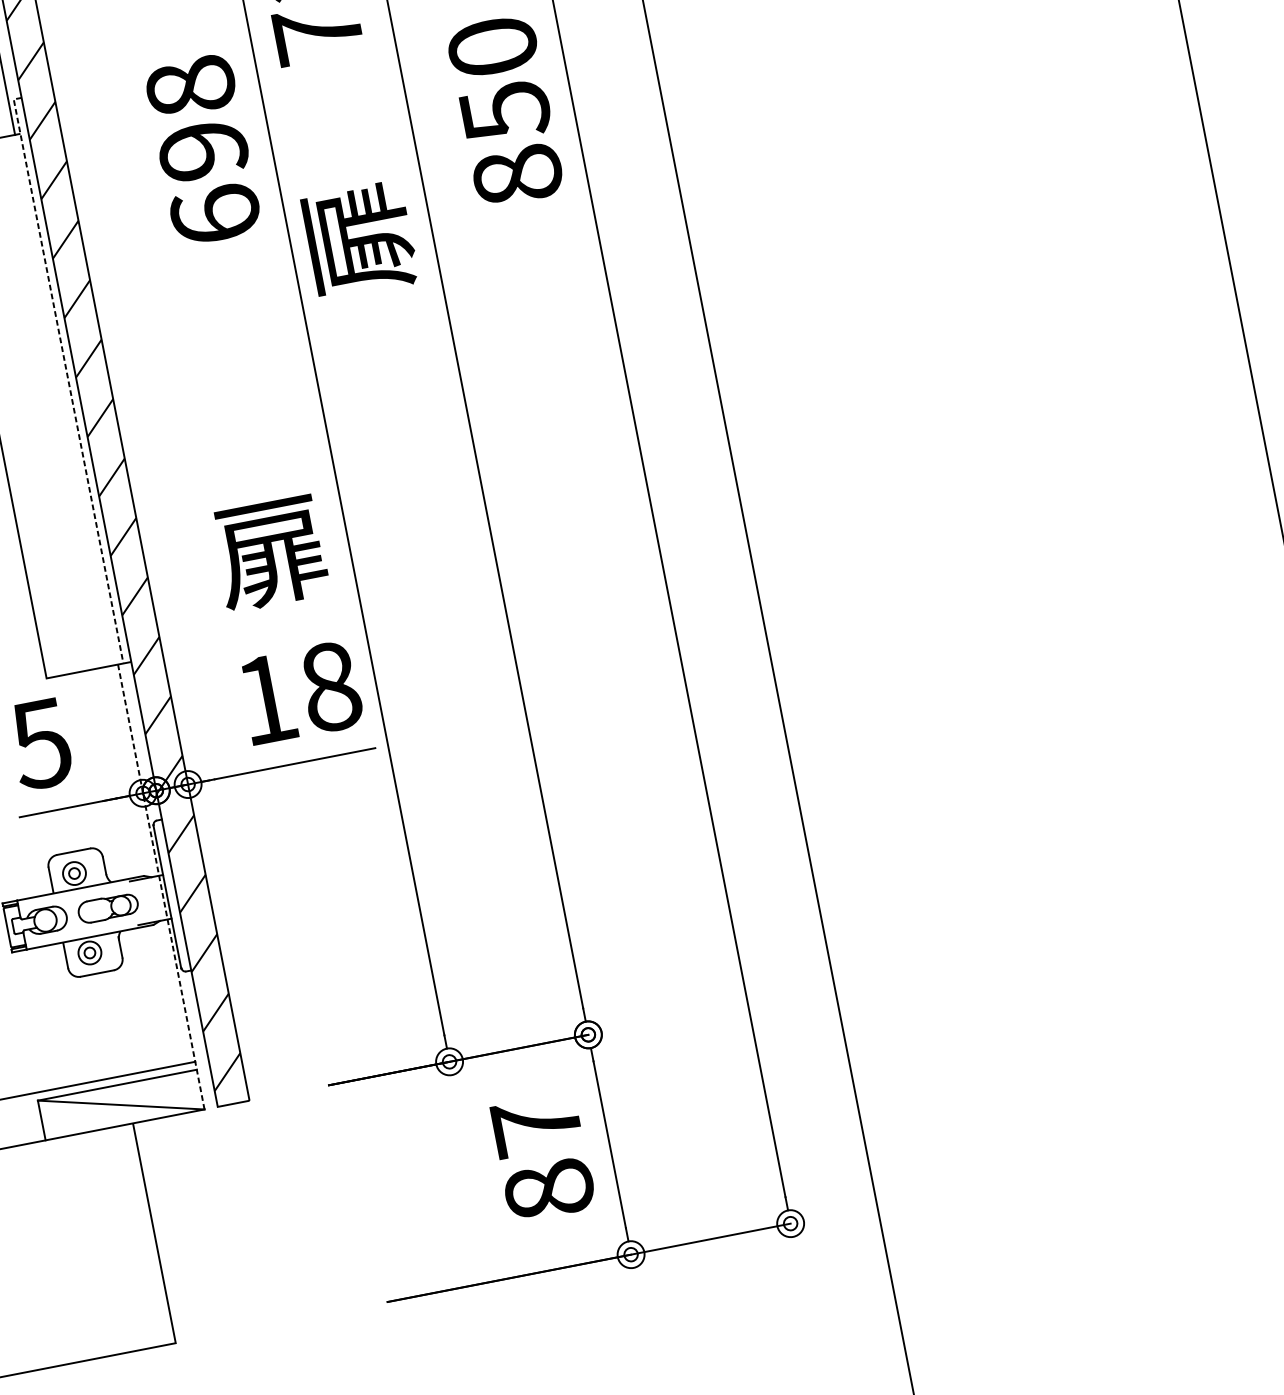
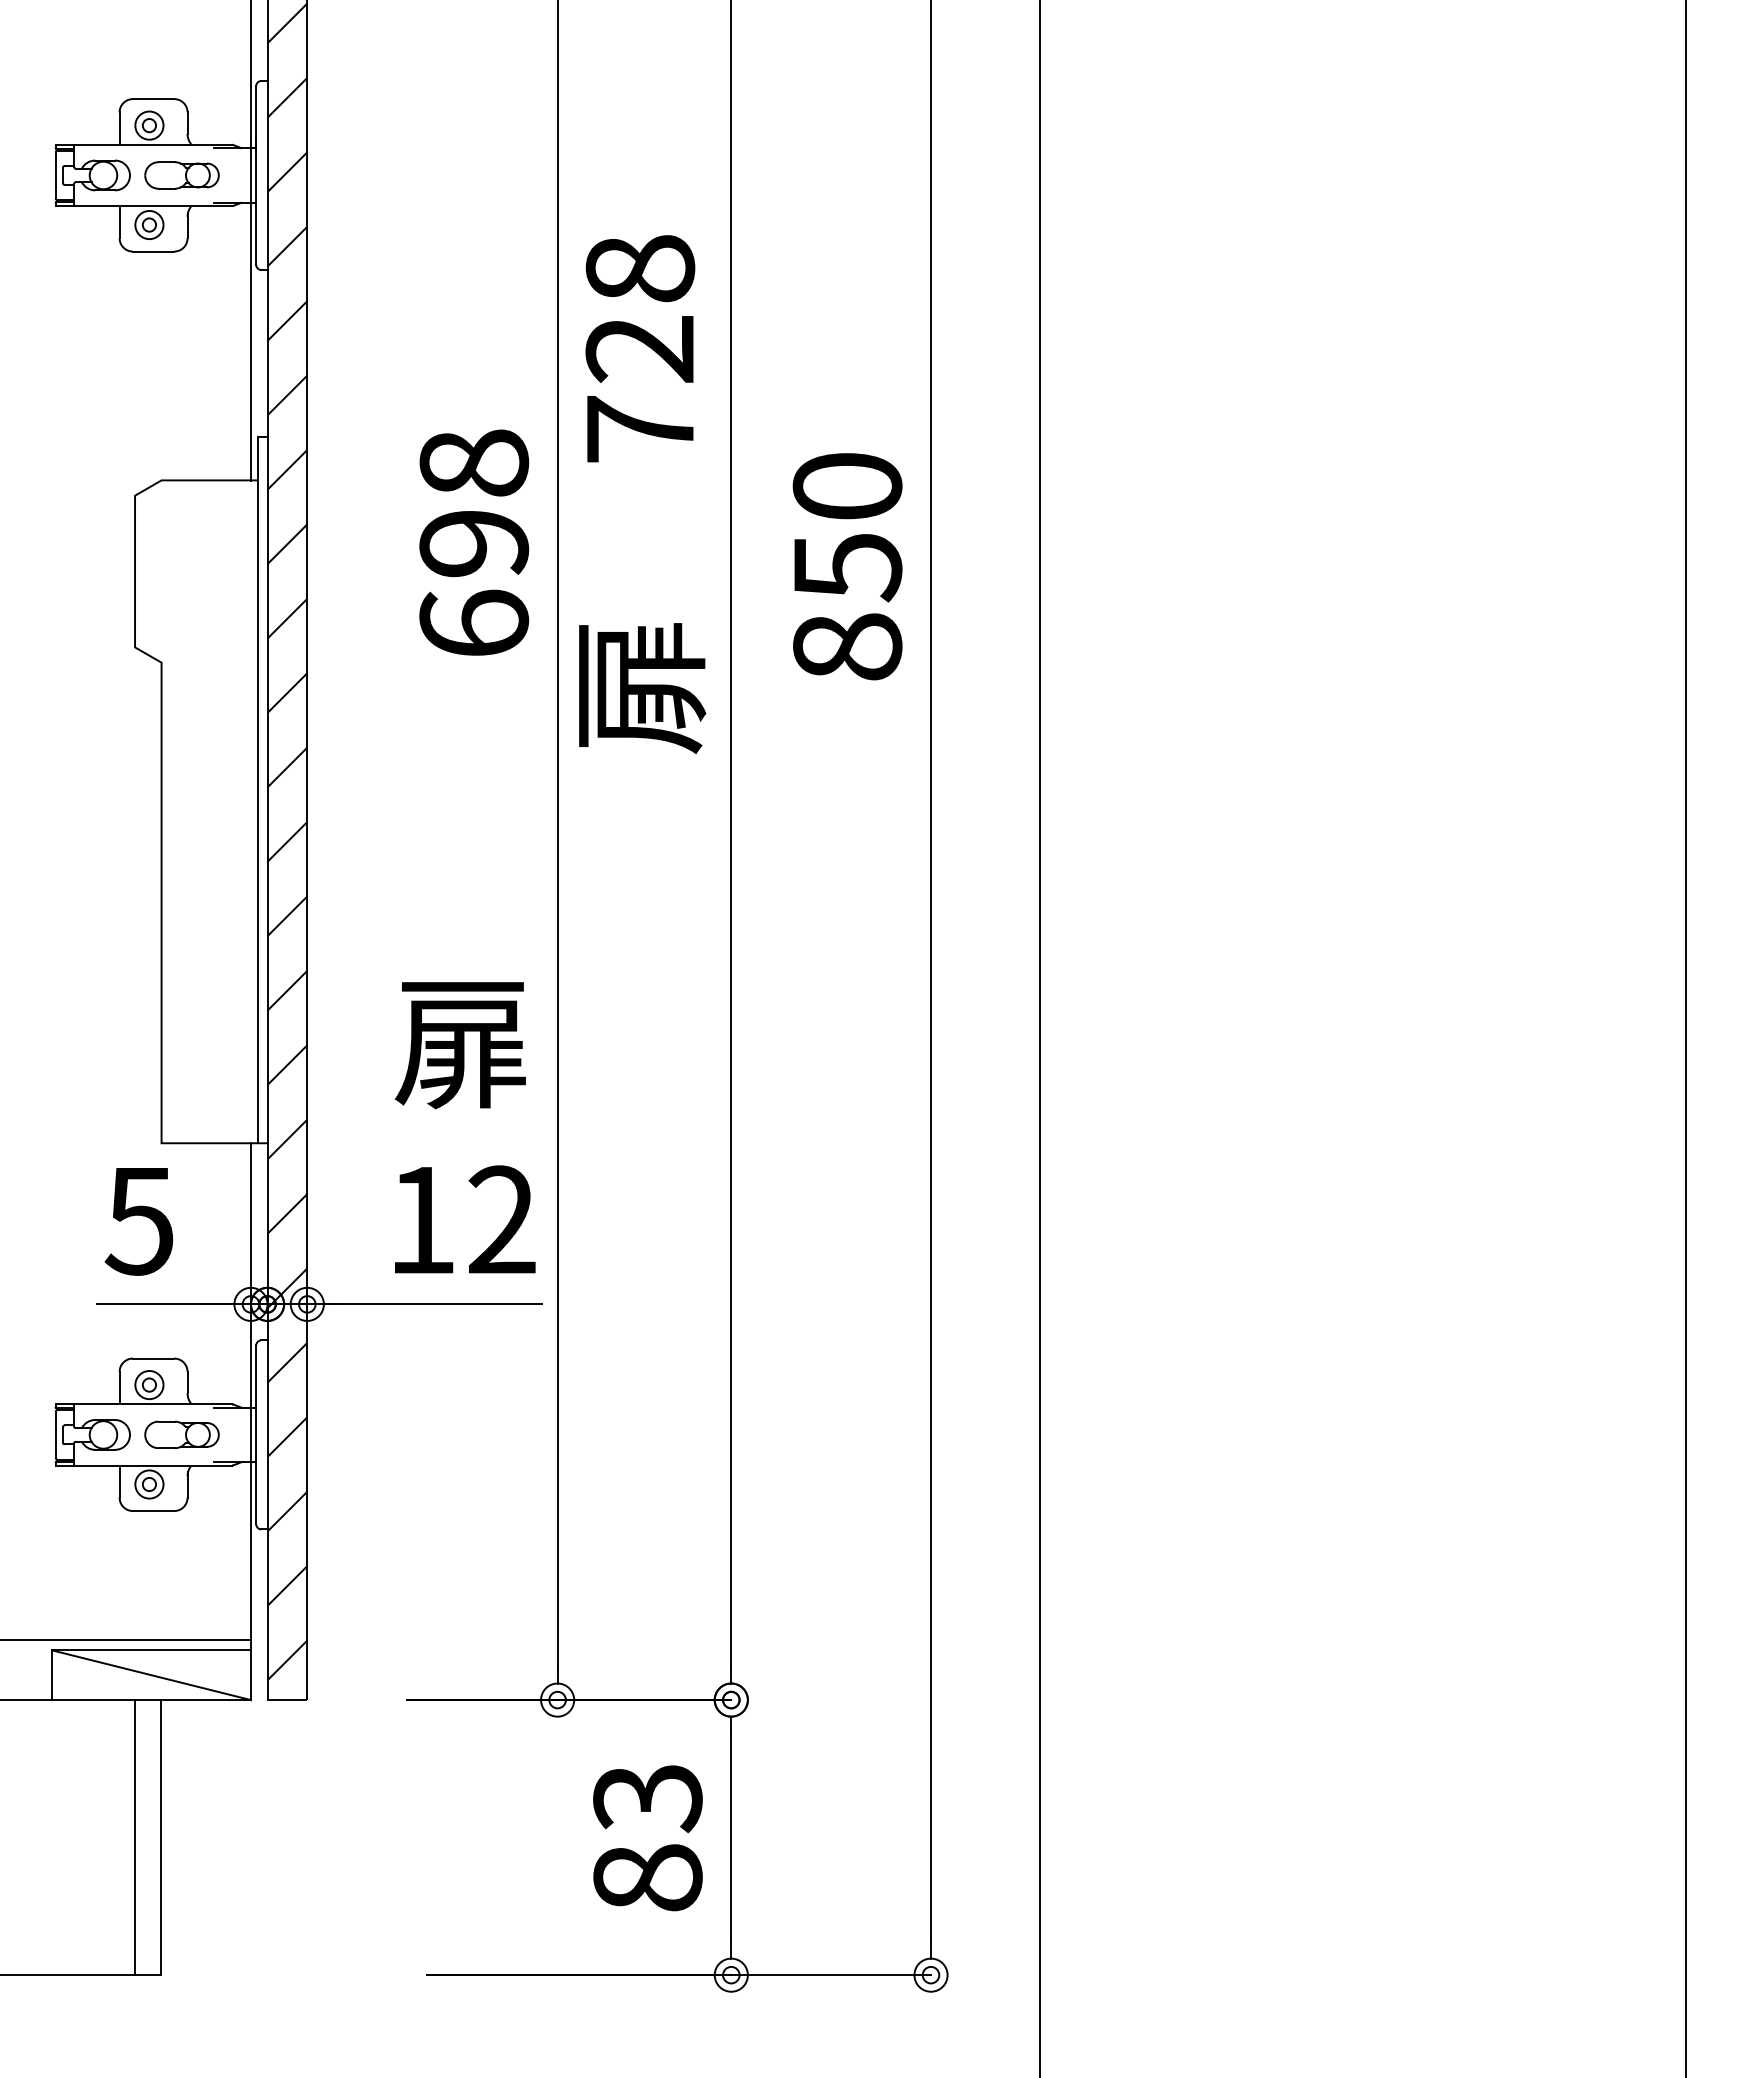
line: (67, 377) -> (257, 785), dashed -> solid
text: (331, 687) -> (502, 1220), 18 -> 12
line: (161, 887) -> (250, 1422), dashed -> solid
text: (536, 1126) -> (647, 1798), 87 -> 83
line: (132, 1237) -> (134, 1837), added

